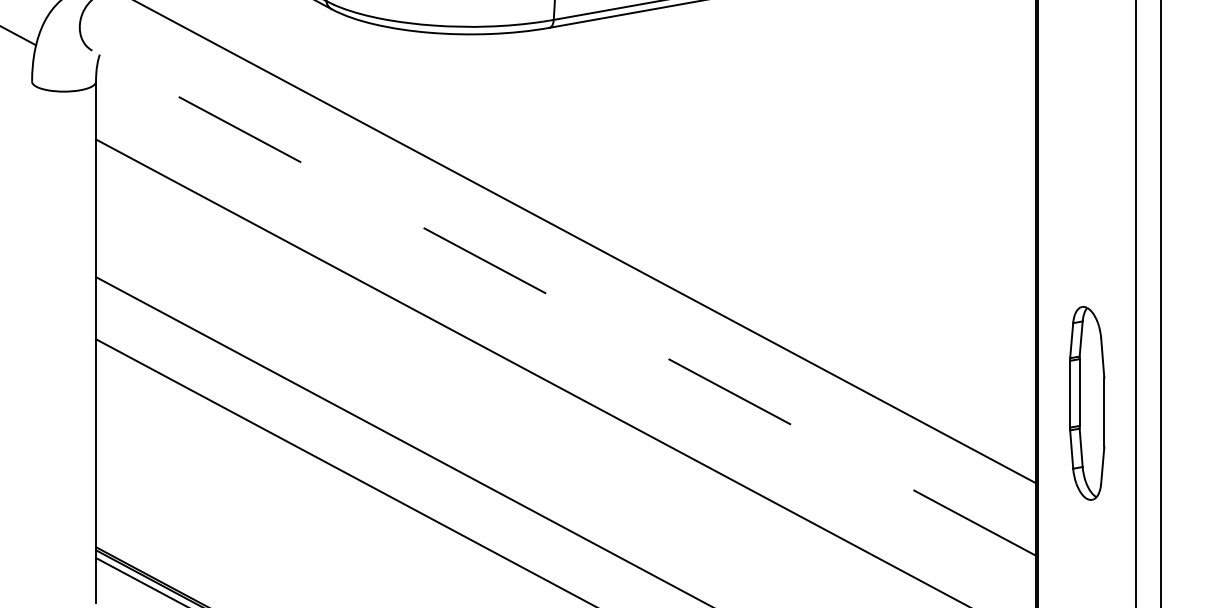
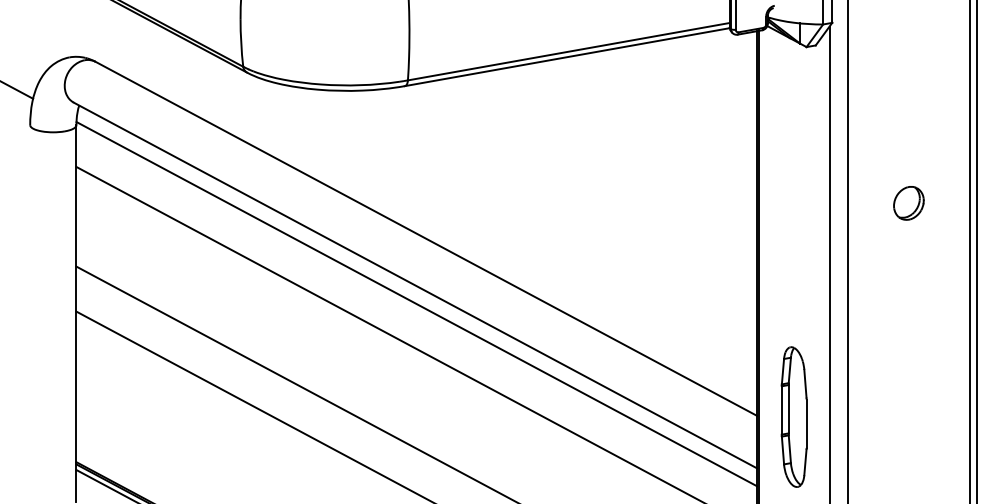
line: (564, 303) -> (415, 285), dashed -> solid
line: (565, 329) -> (416, 304), added
part: (1086, 402) -> (793, 416), moved

